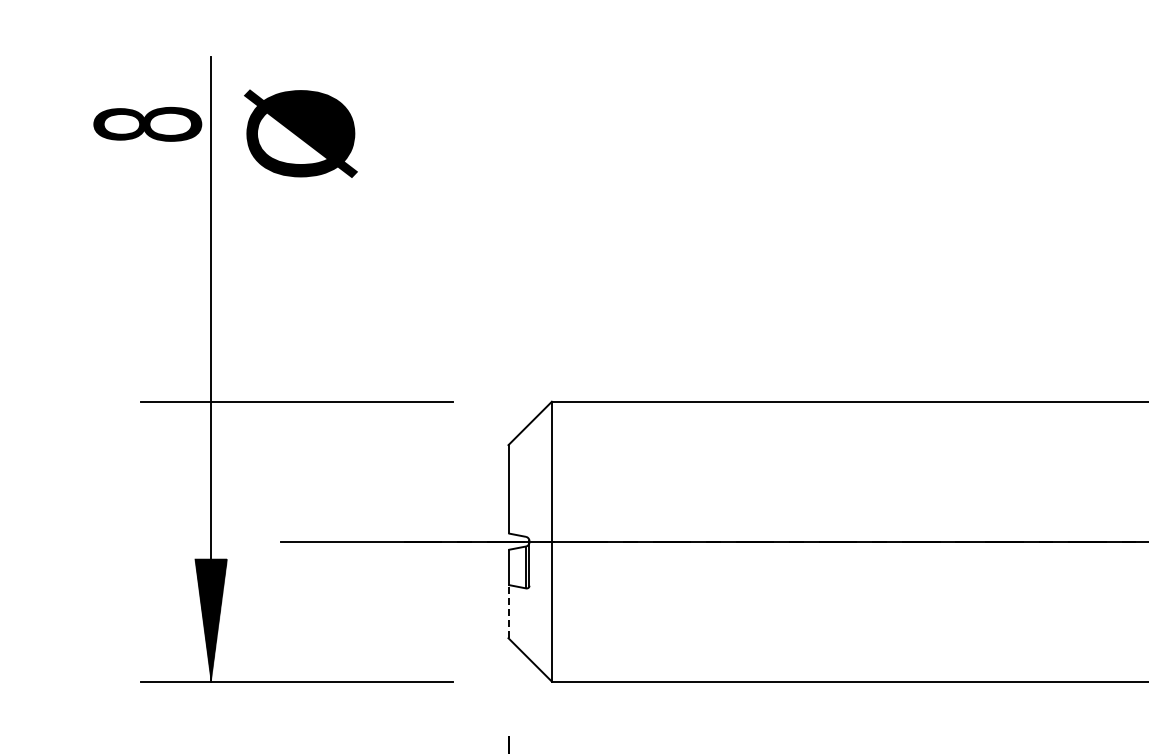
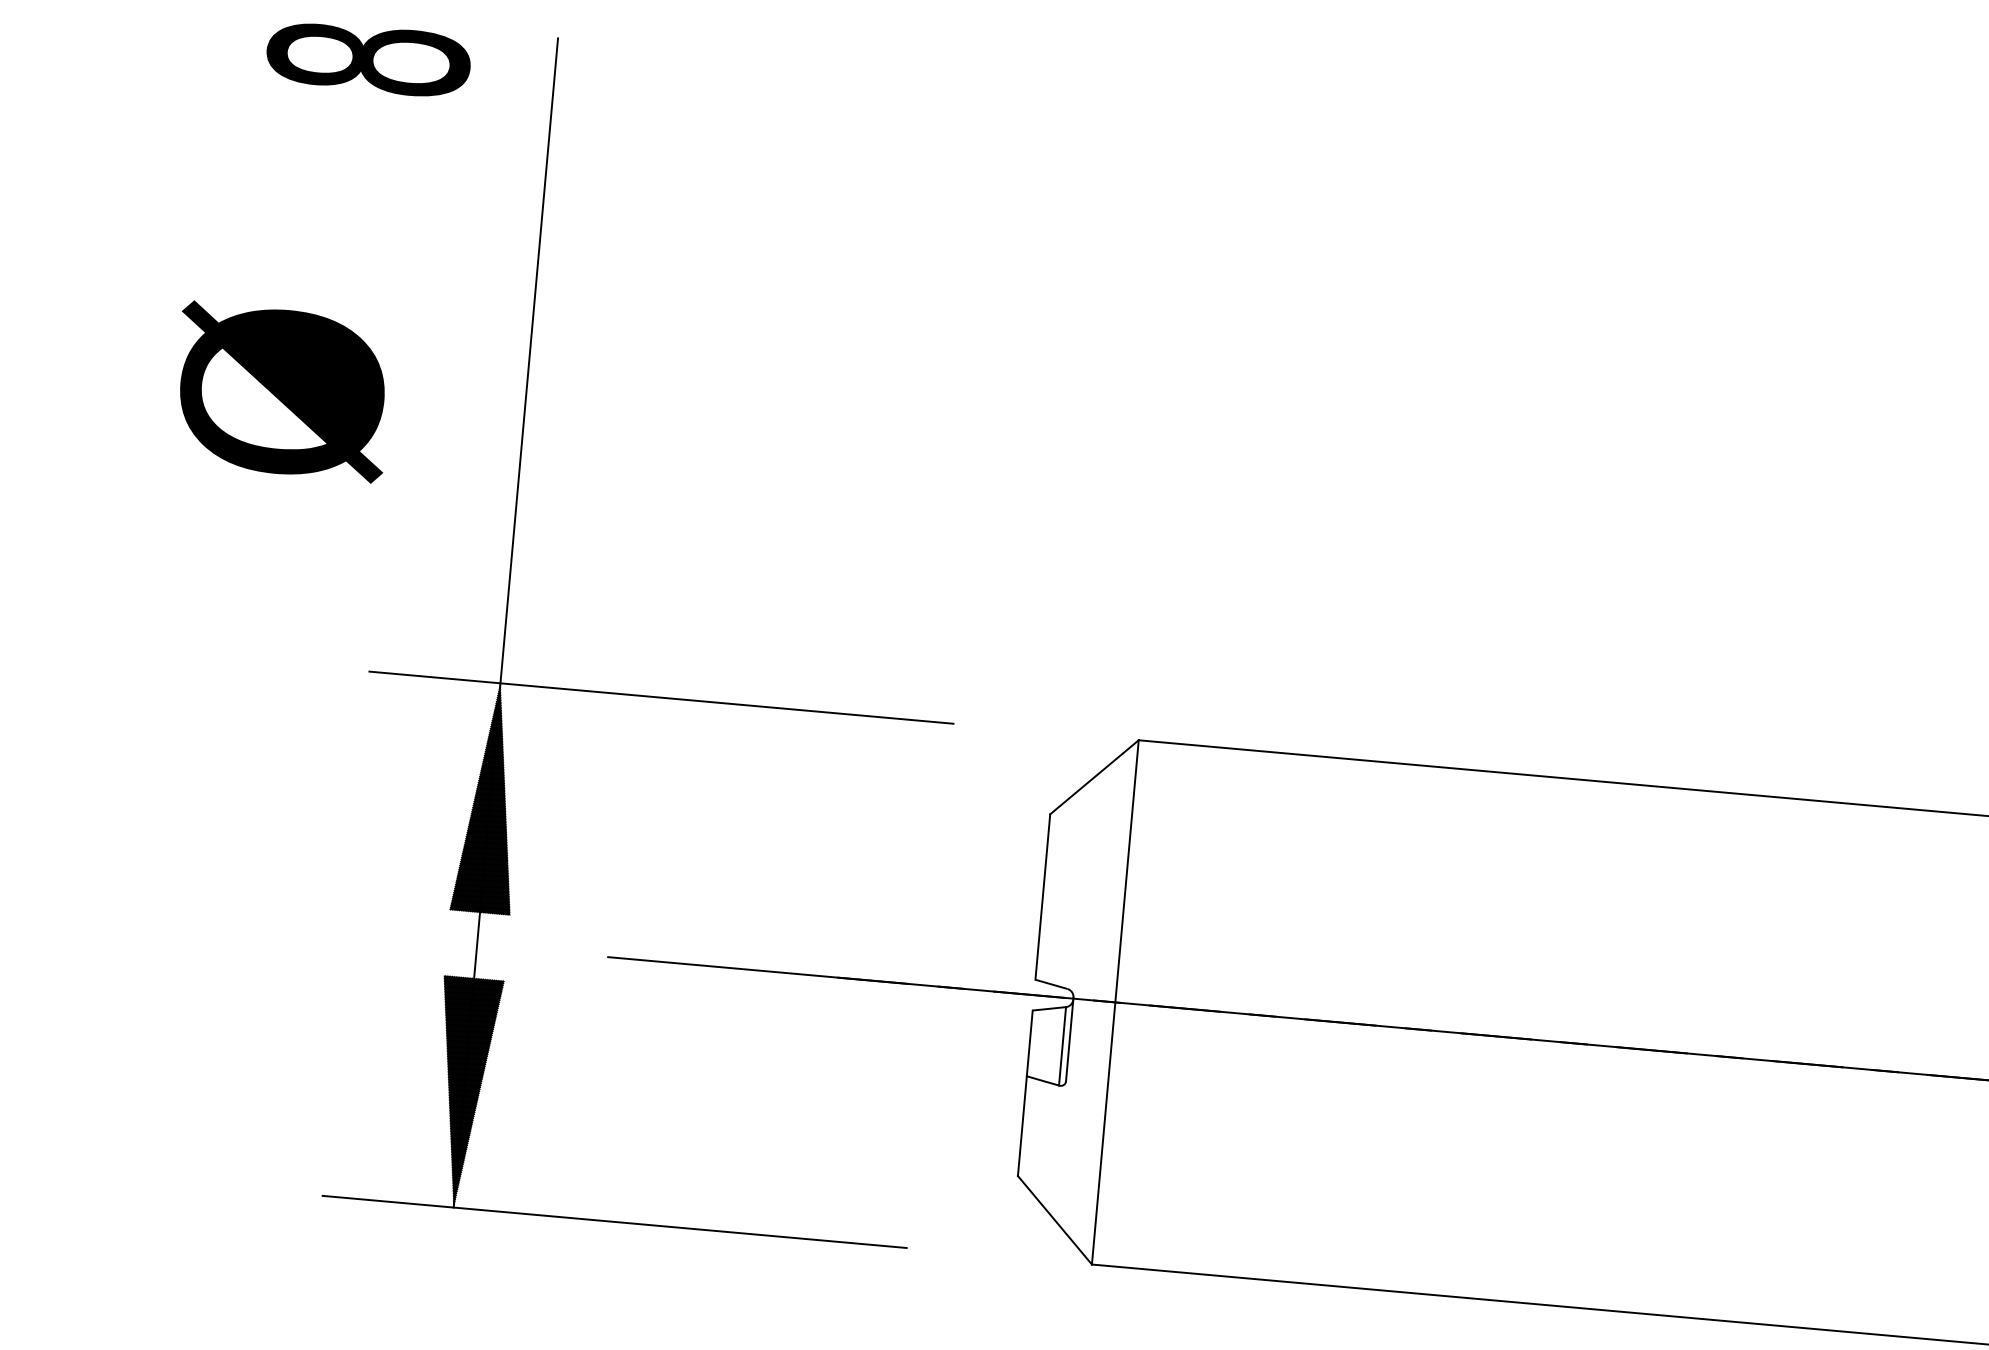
text: (147, 124) -> (368, 59), moved
text: (300, 133) -> (281, 391), moved
hatch: (211, 462) -> (490, 797), added
line: (508, 611) -> (1022, 1125), dashed -> solid

